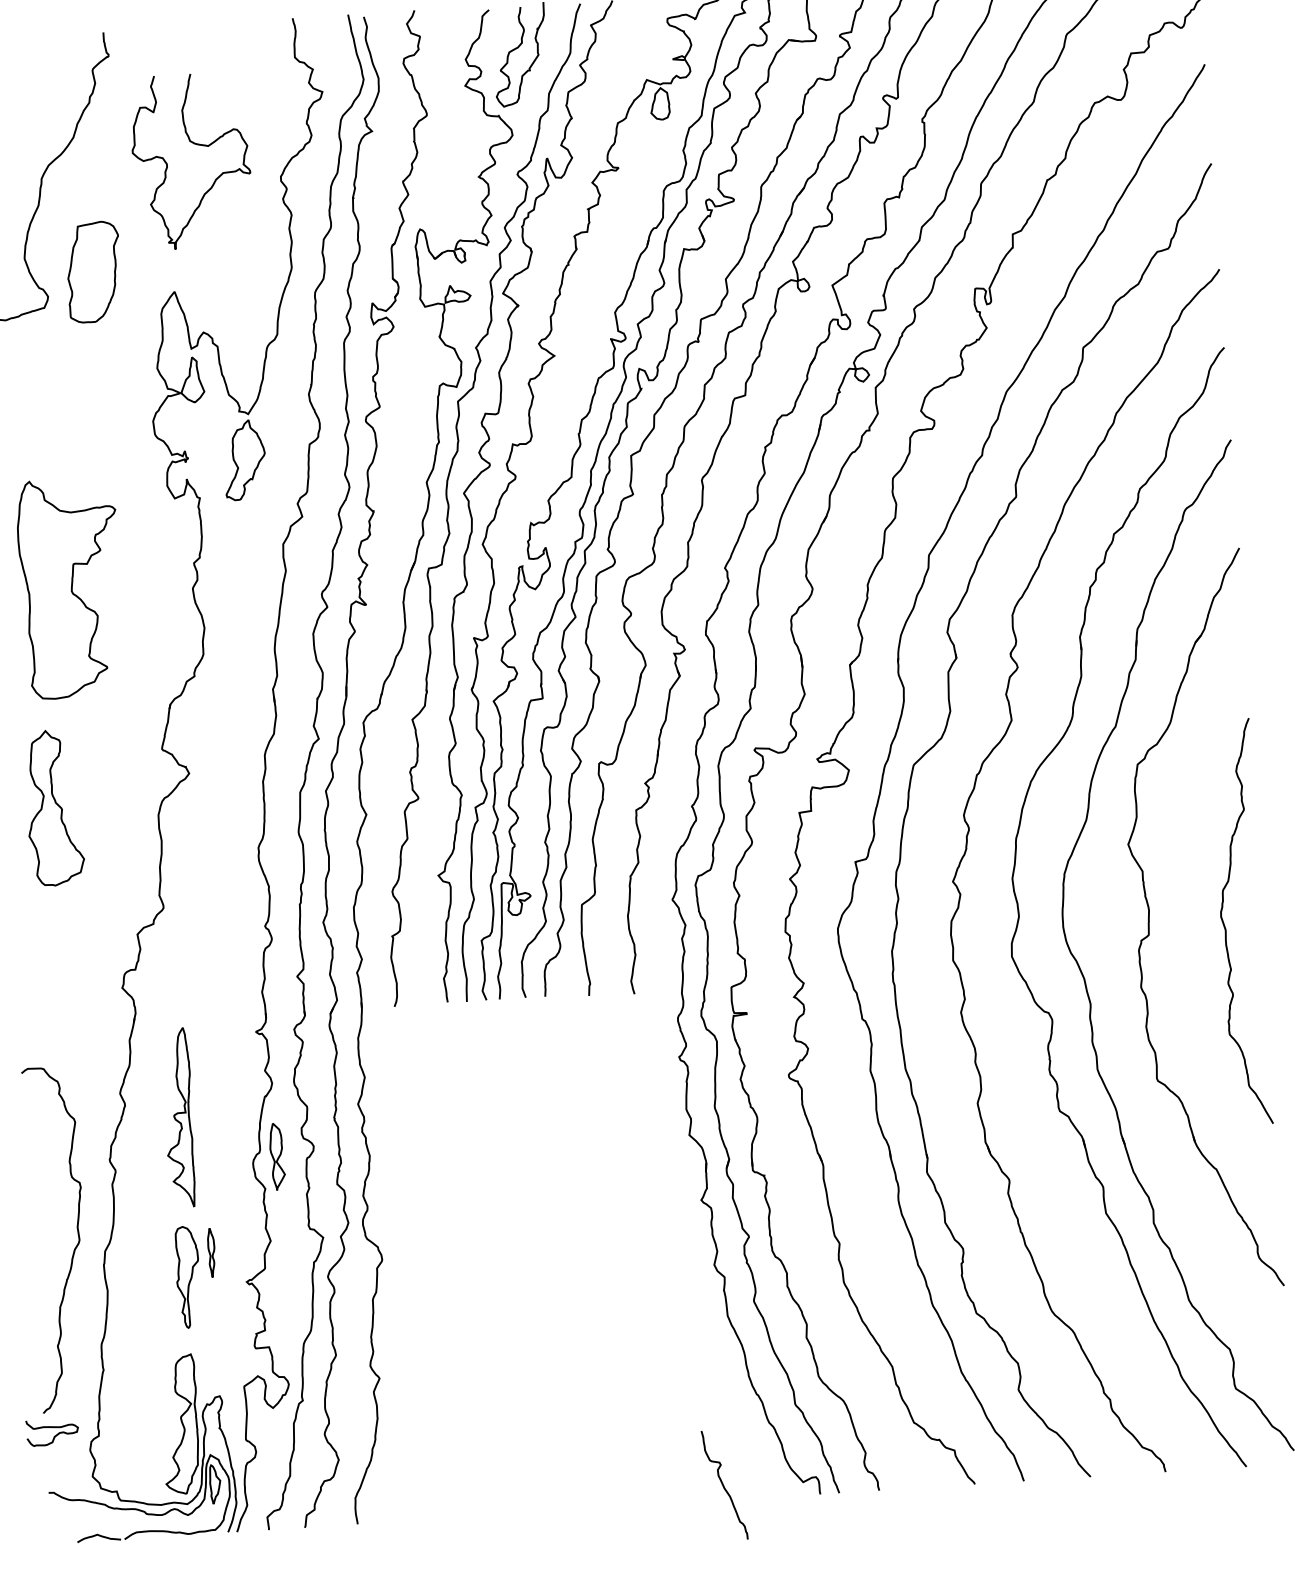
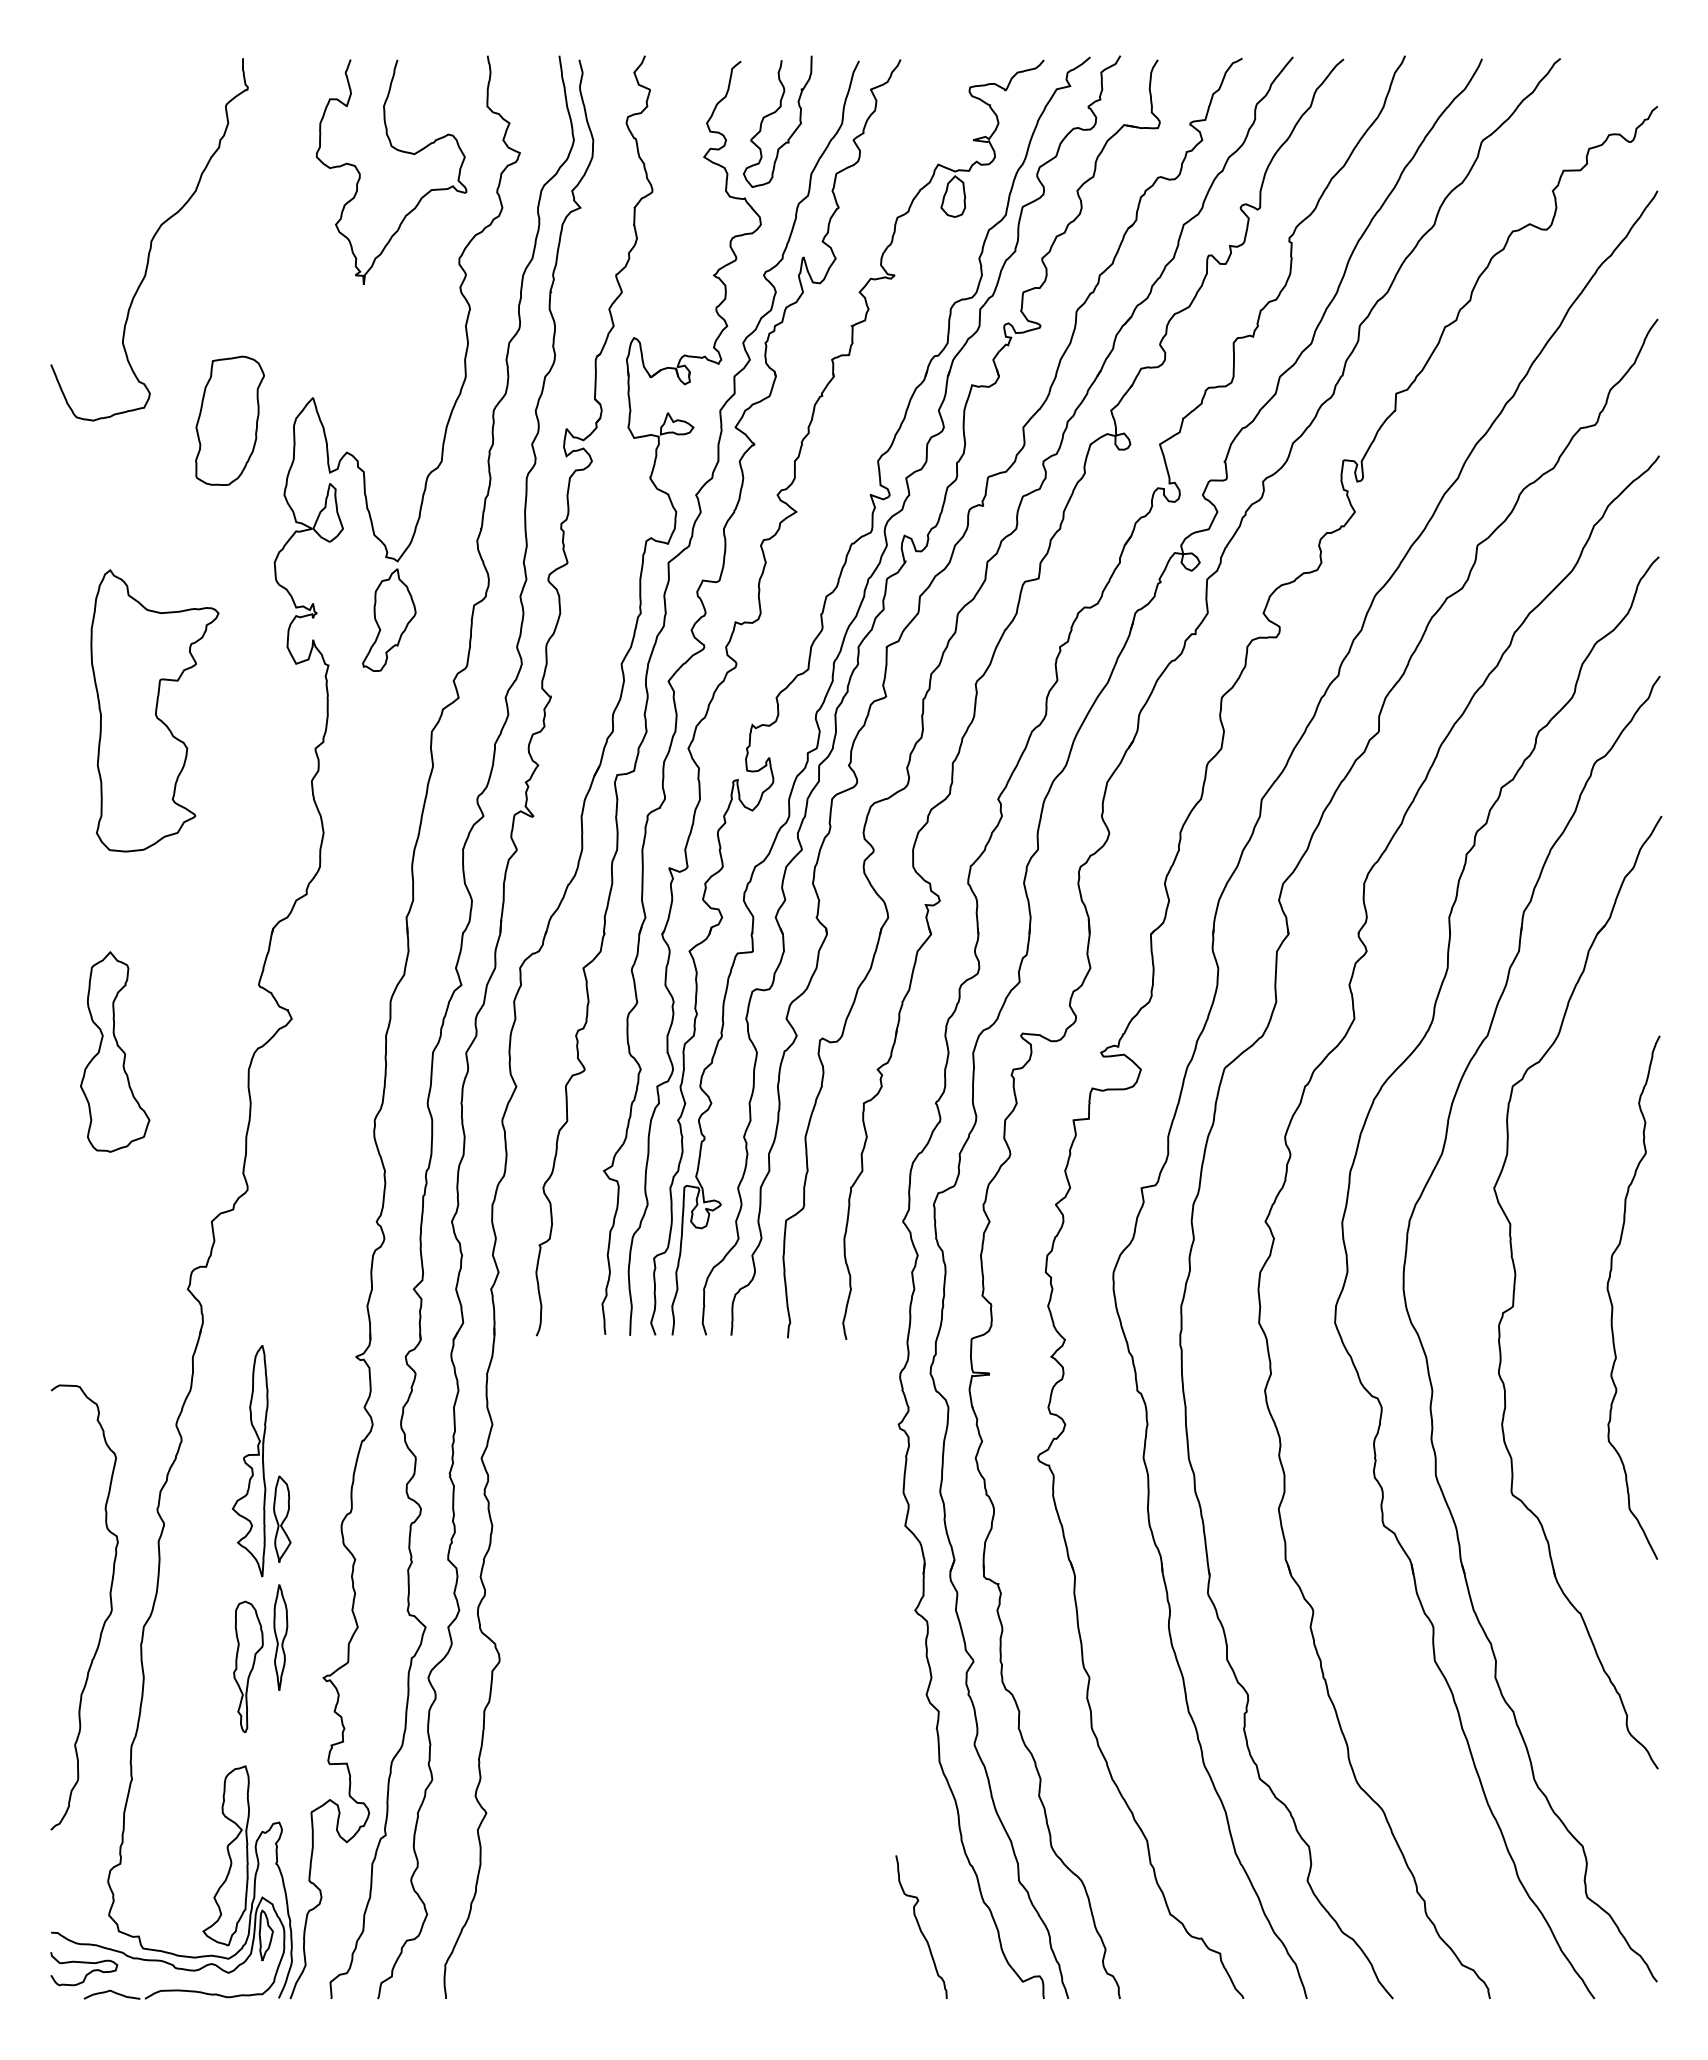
curve: (195, 144) -> (398, 151), moved
part: (93, 271) -> (229, 420), moved
part: (70, 588) -> (154, 710), moved
part: (277, 1156) -> (282, 1518), moved
part: (211, 1252) -> (280, 1637), size x1.67
curve: (56, 1434) -> (88, 1972), moved
curve: (723, 1484) -> (920, 1926), moved

